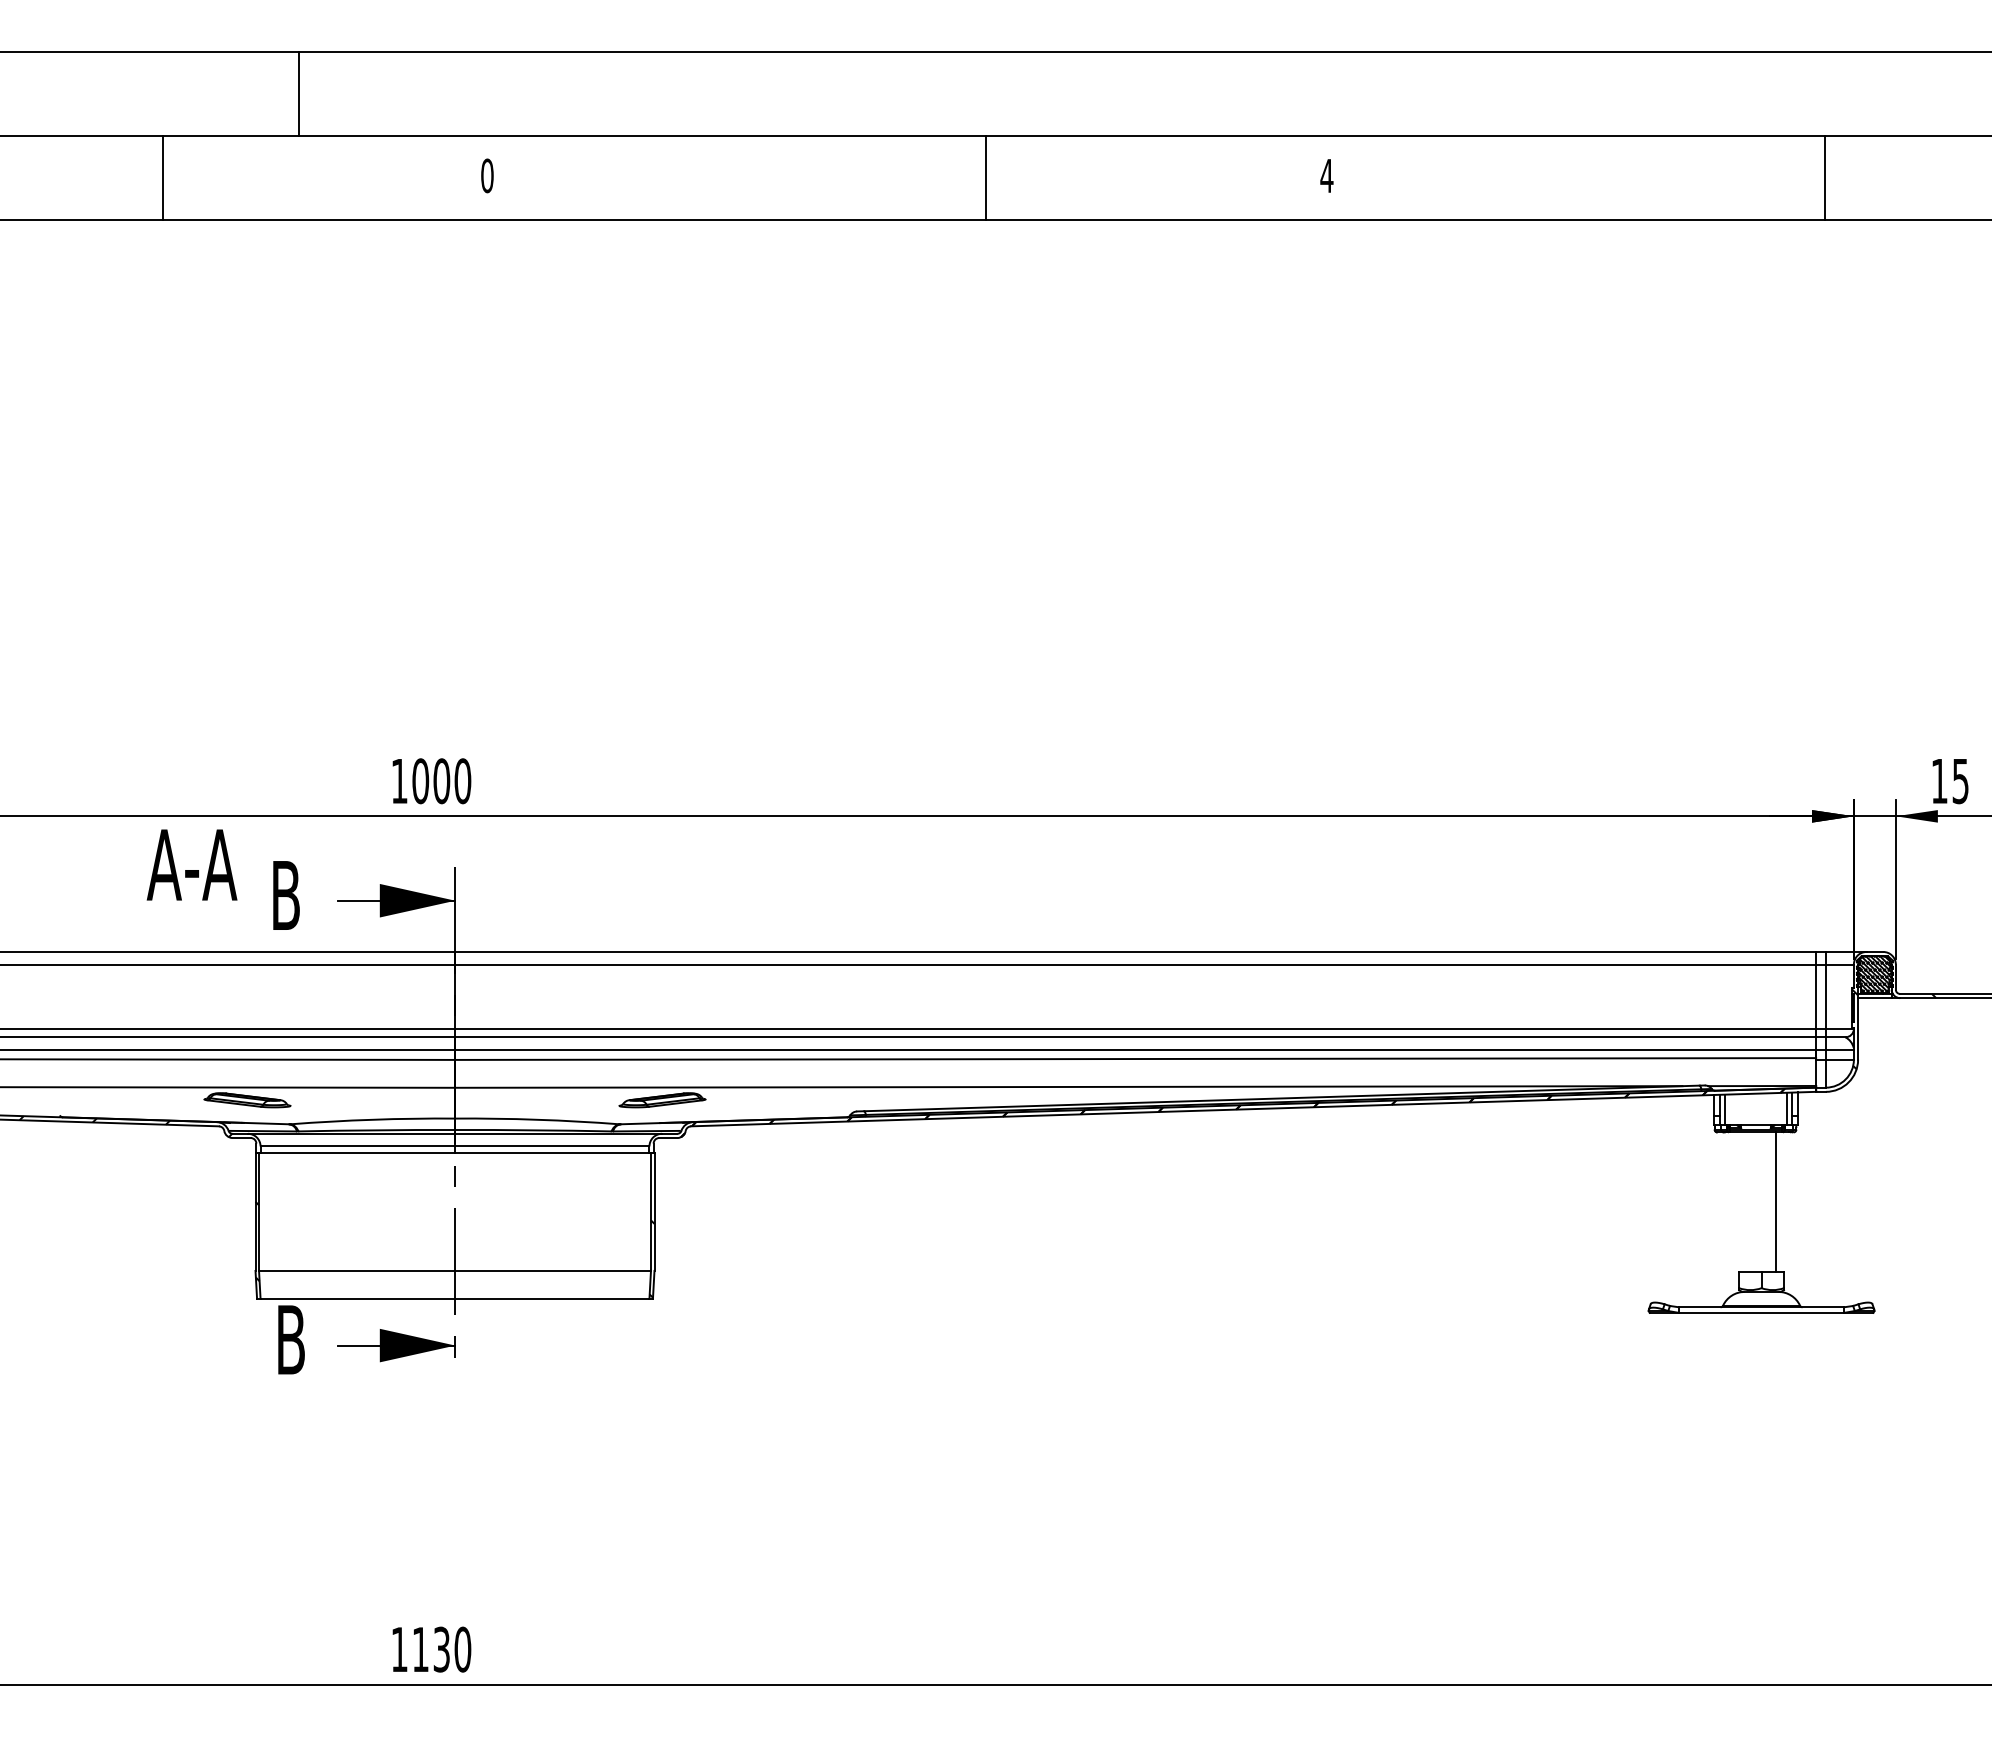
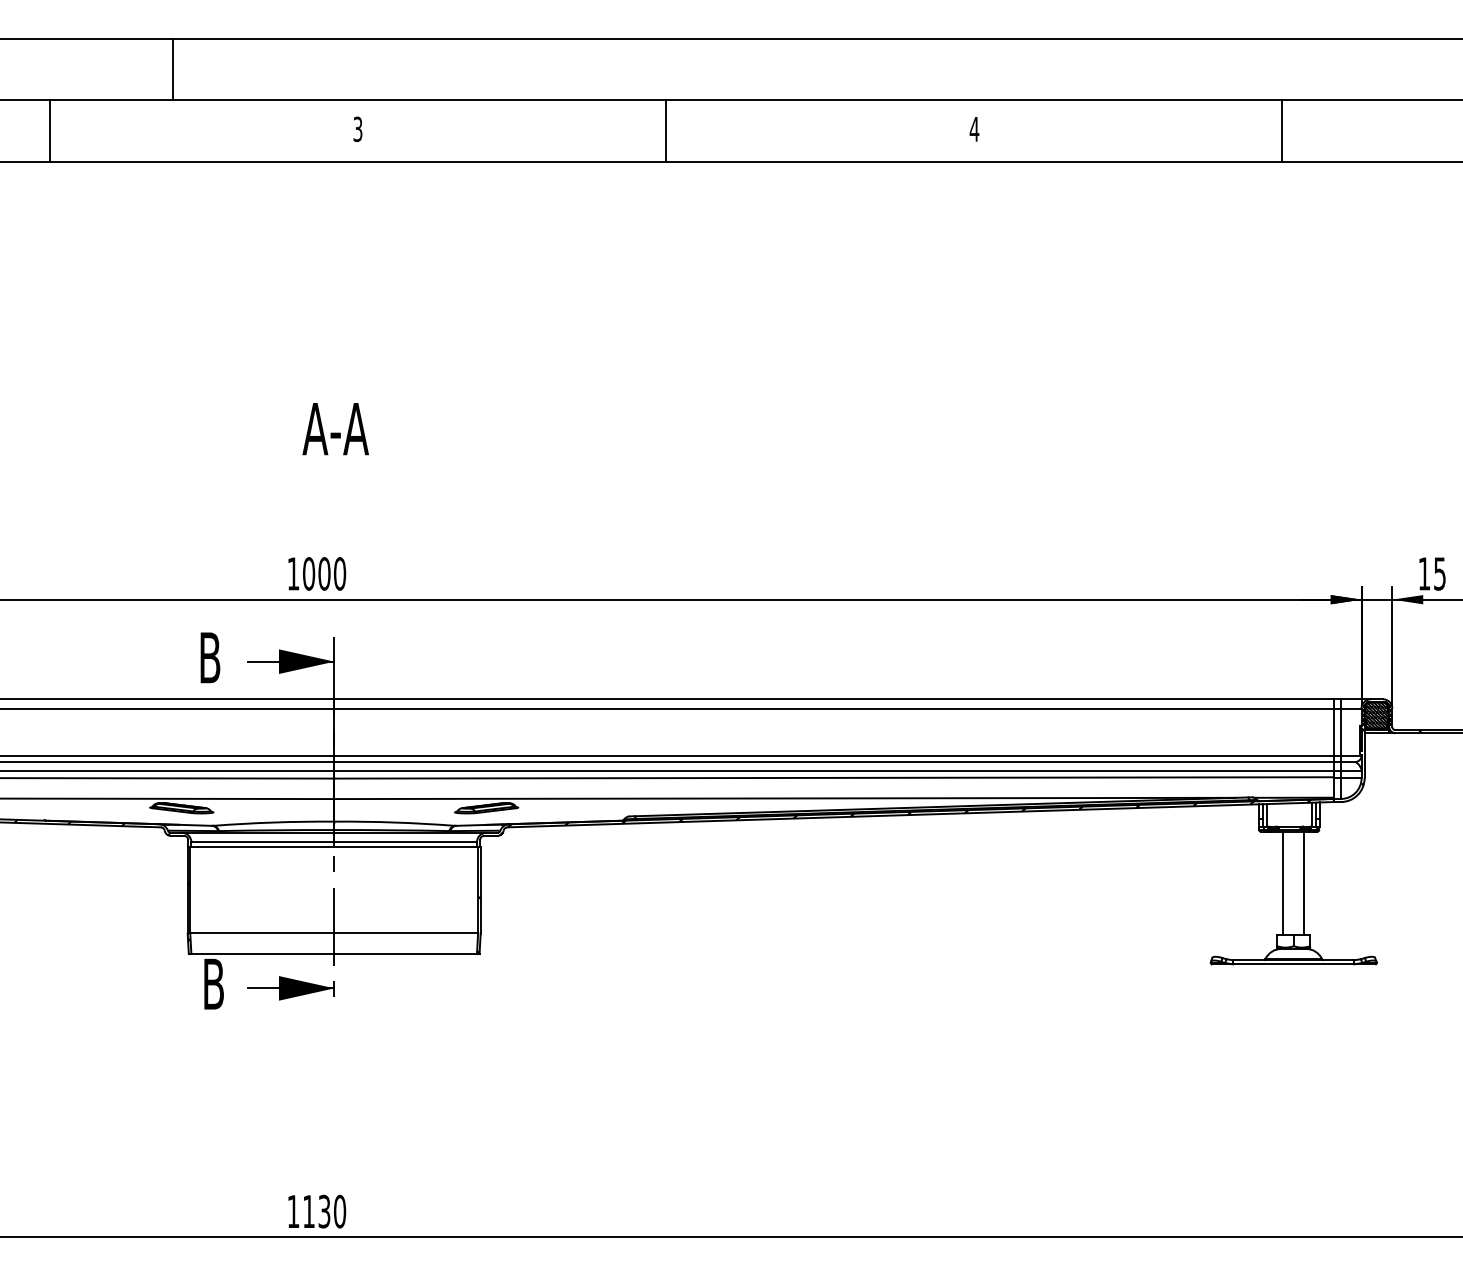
line: (299, 94) -> (172, 69), moved
text: (487, 175) -> (358, 129), 0 -> 3
line: (162, 178) -> (49, 131), moved
line: (985, 178) -> (665, 131), moved
line: (1825, 178) -> (1282, 131), moved
text: (191, 864) -> (335, 428), moved
line: (1747, 1202) -> (1283, 883), added

